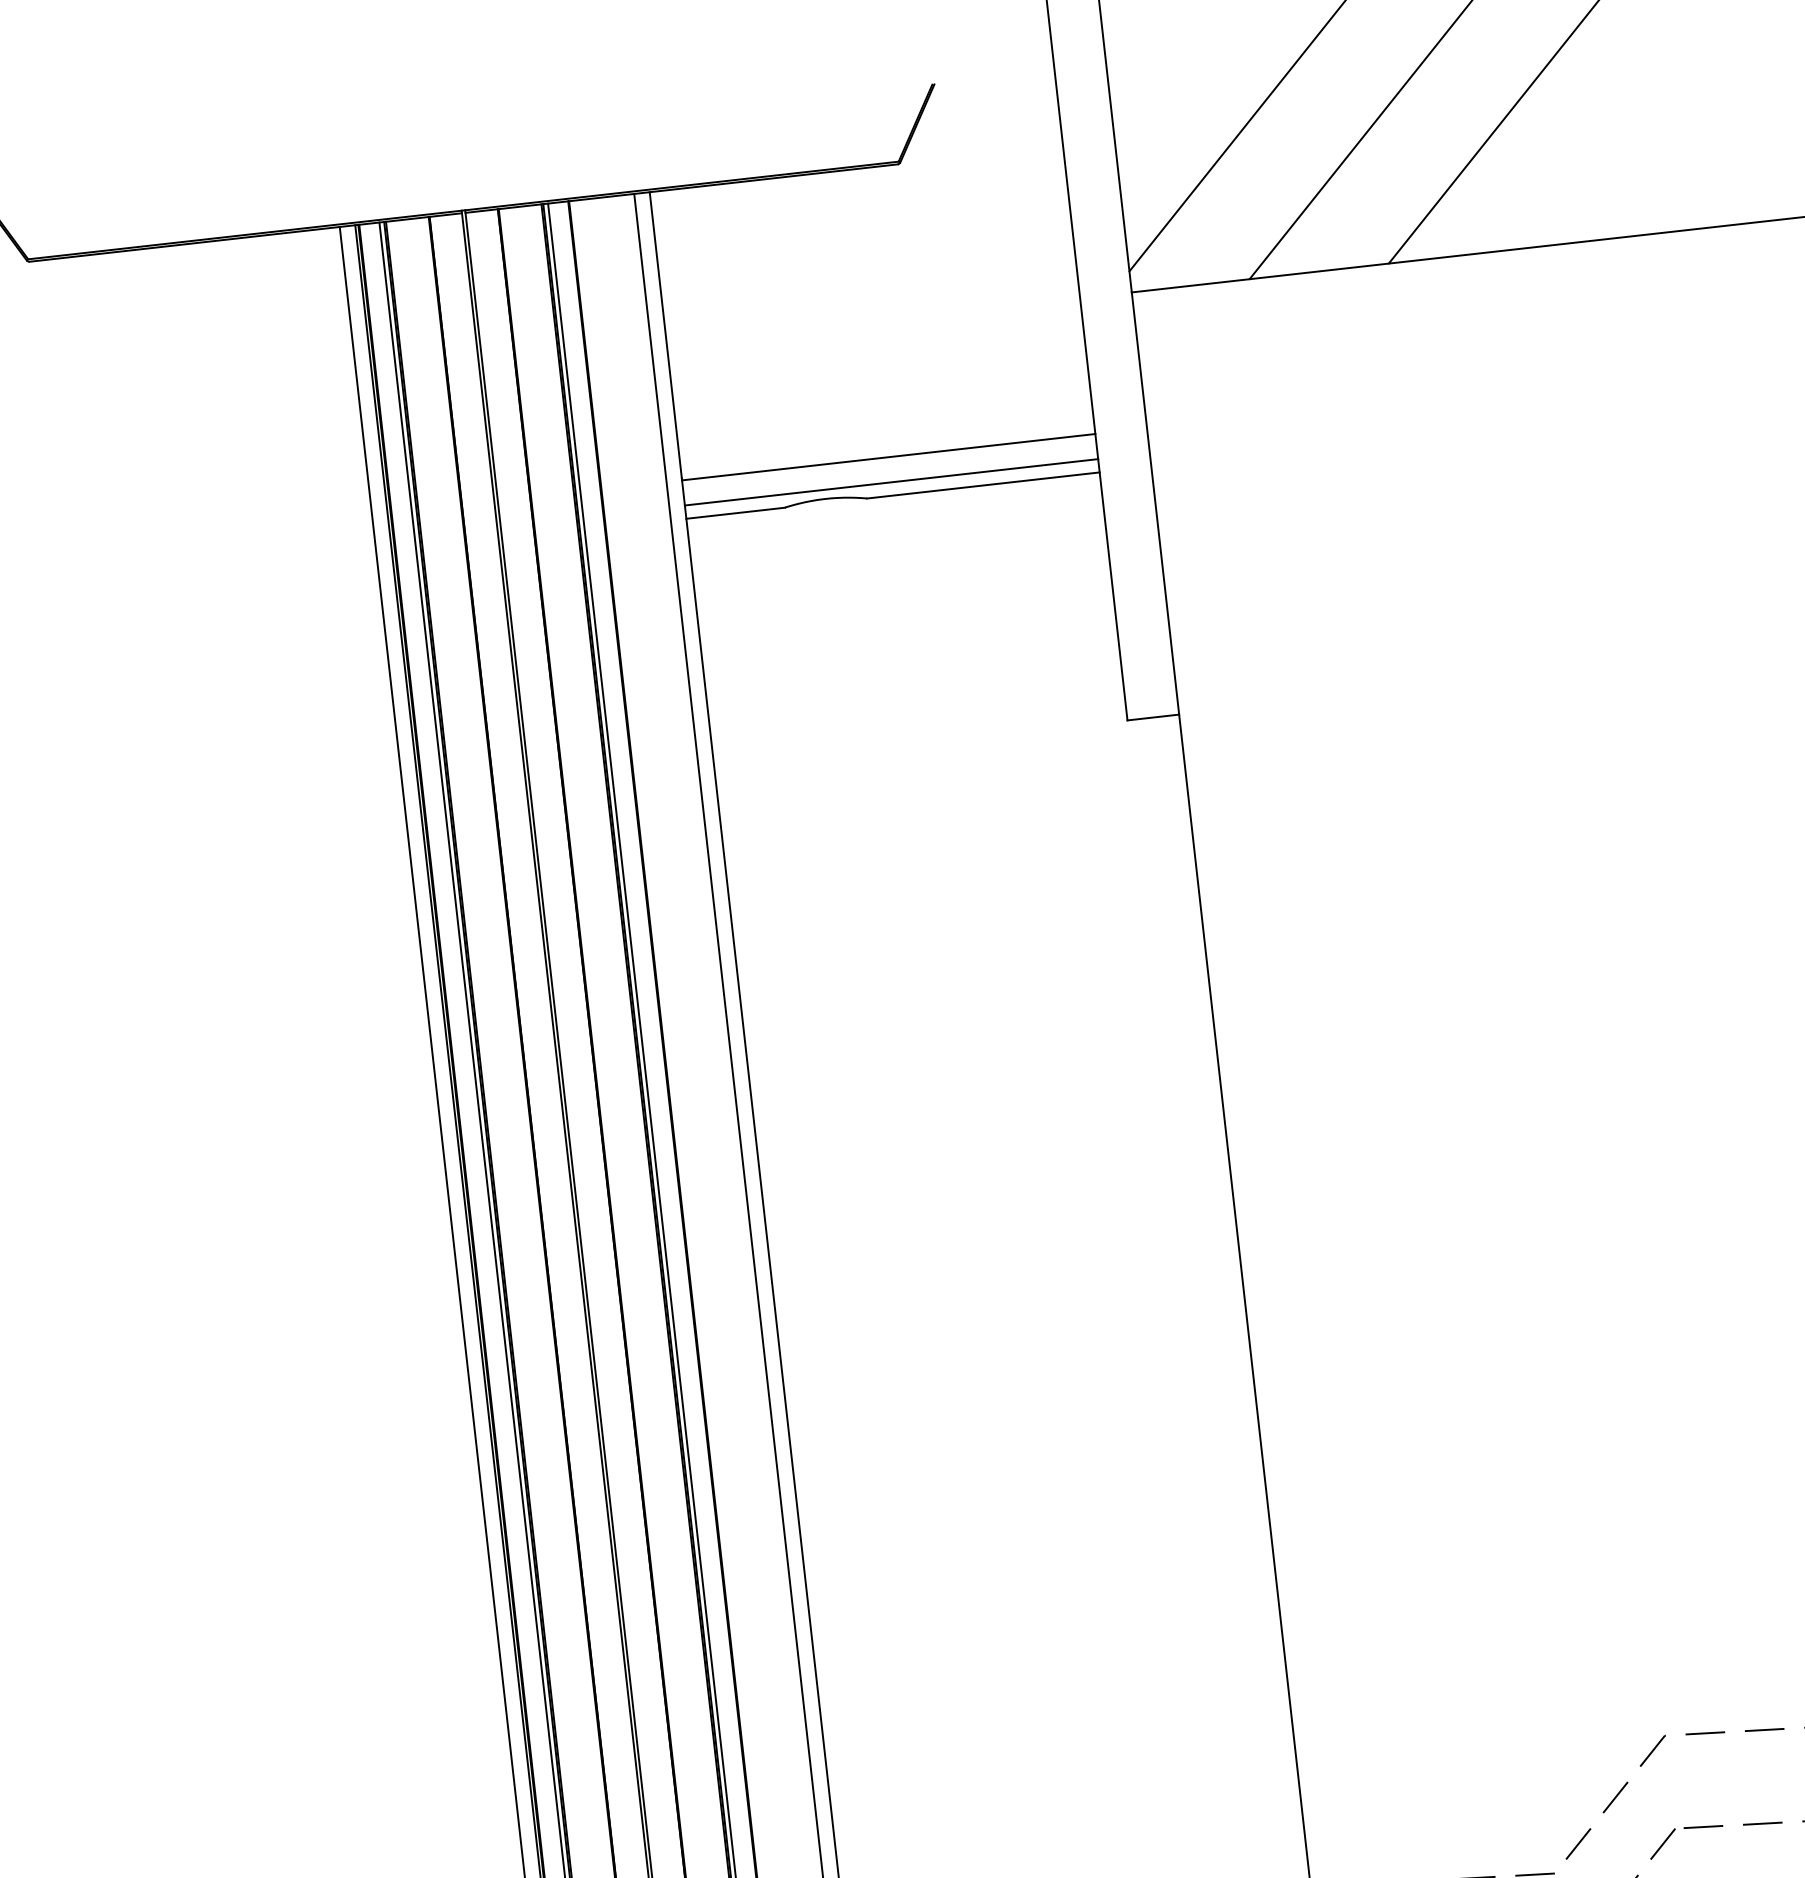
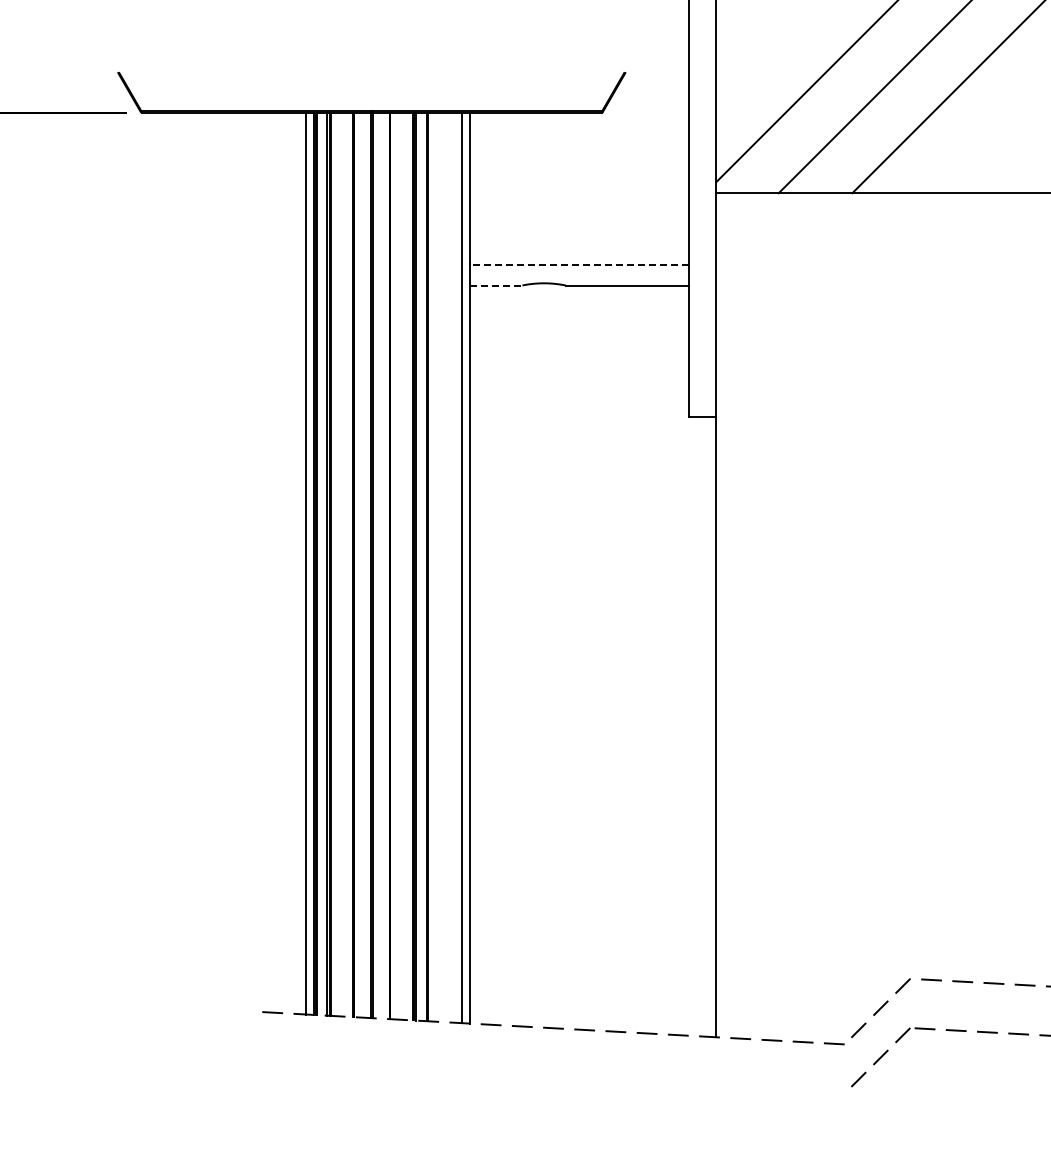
line: (888, 457) -> (579, 265), solid -> dashed
line: (891, 482) -> (579, 278), removed
line: (736, 513) -> (496, 285), solid -> dashed

